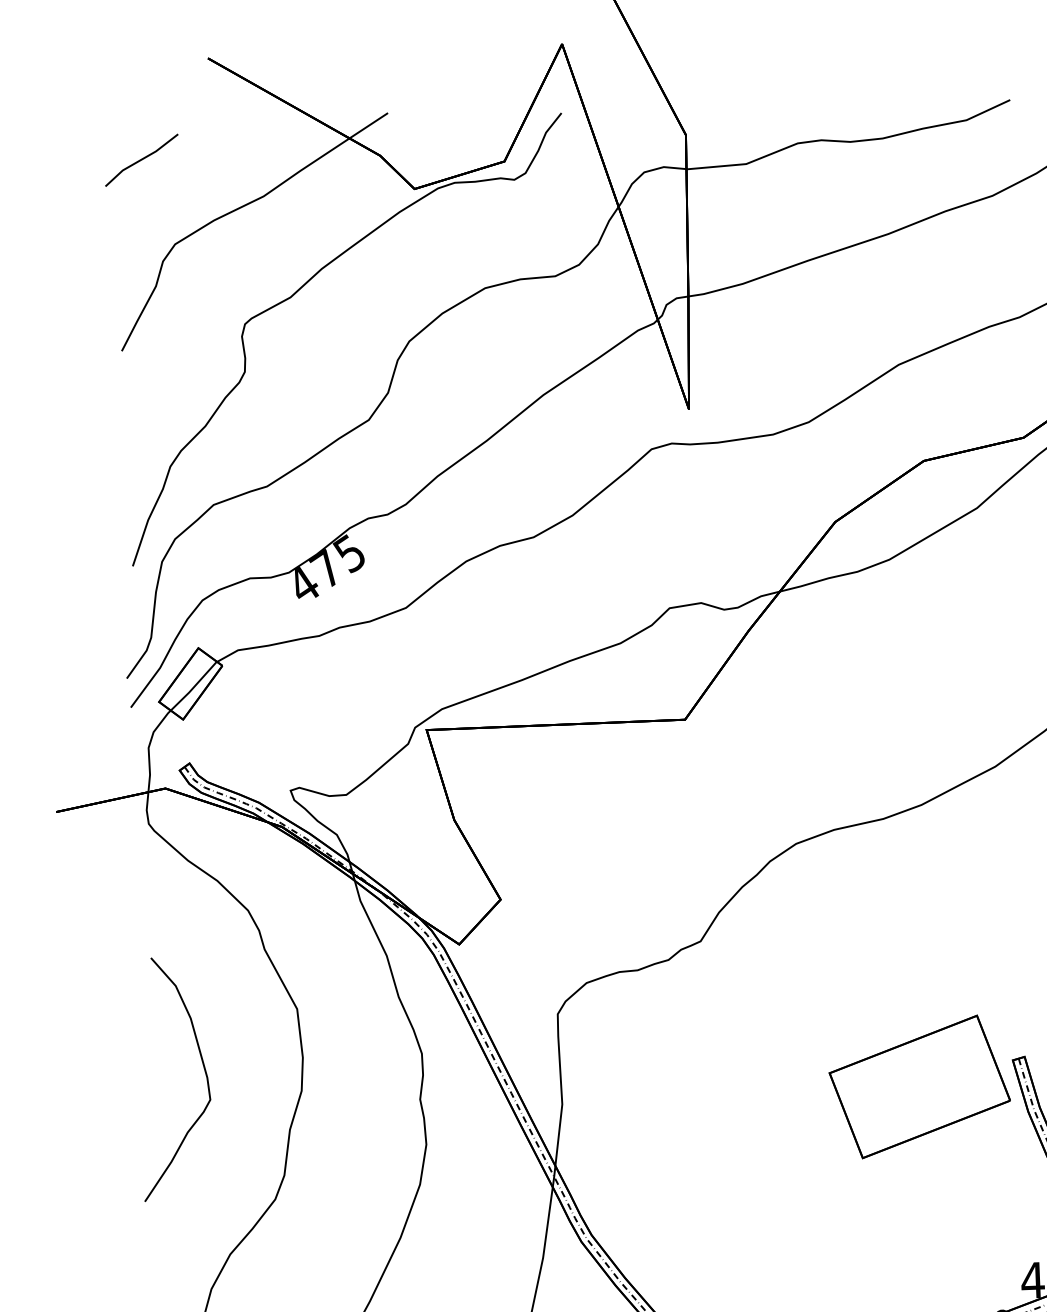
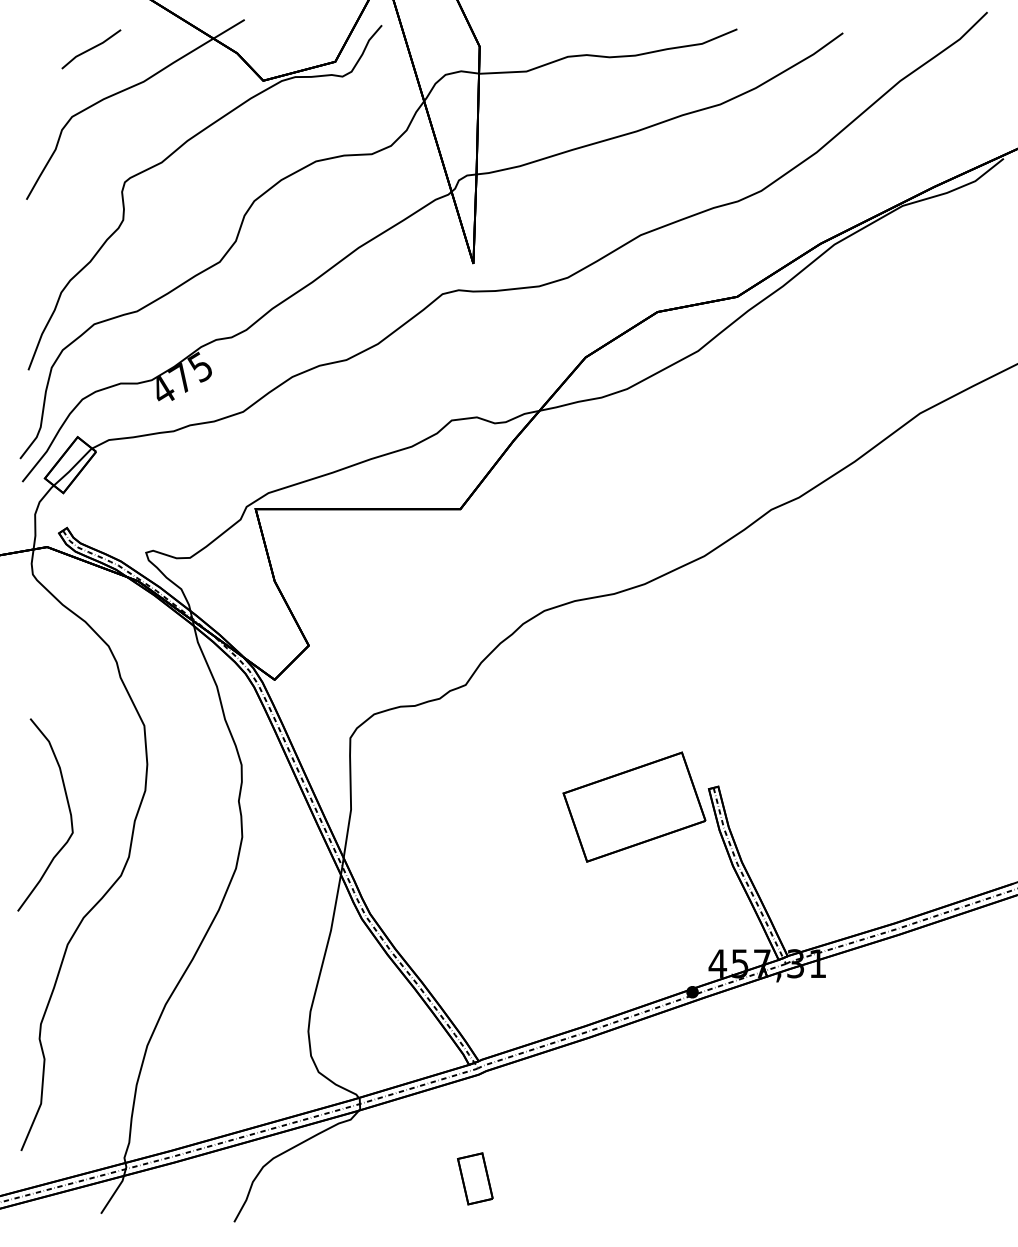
line: (141, 160) -> (91, 49), moved
curve: (203, 1070) -> (68, 809), moved

